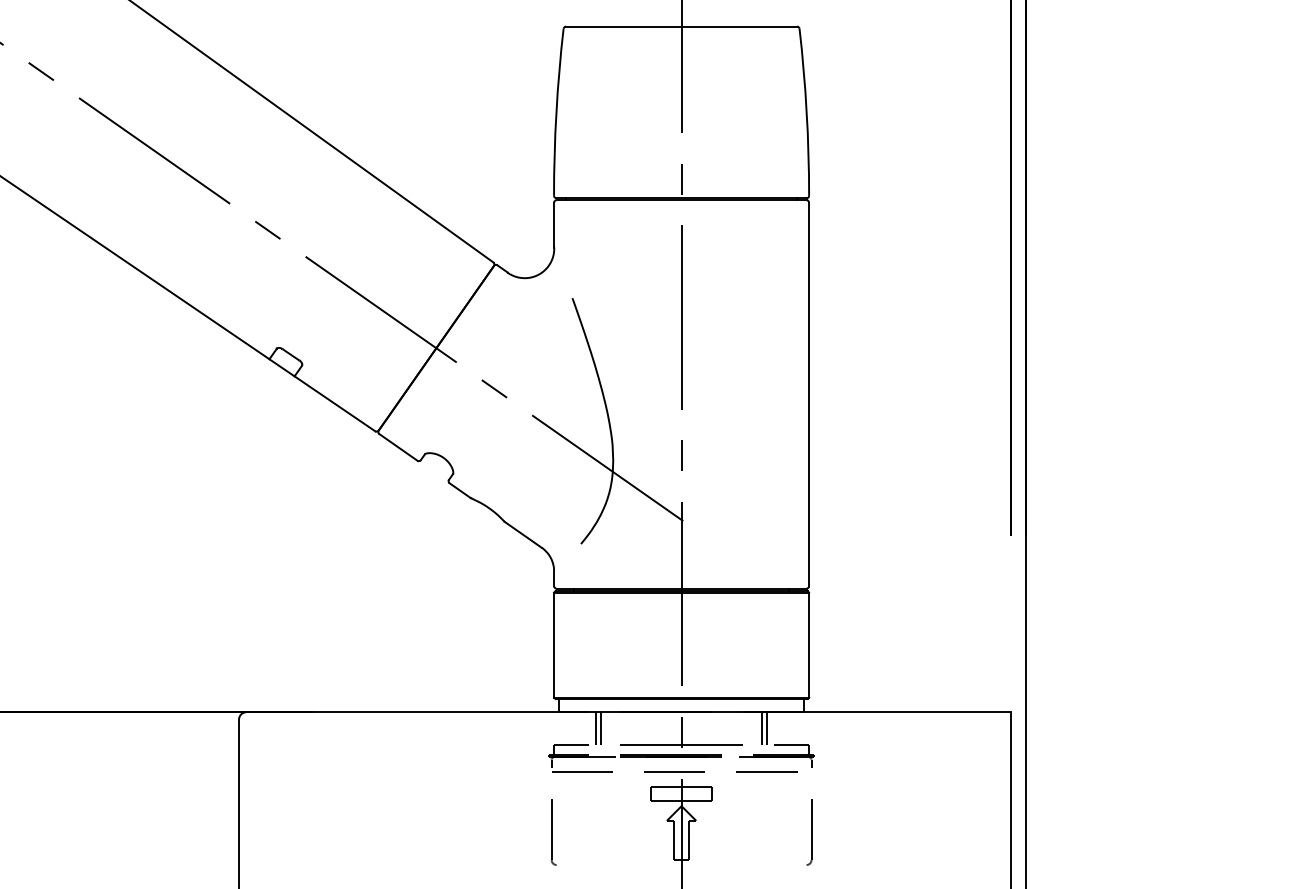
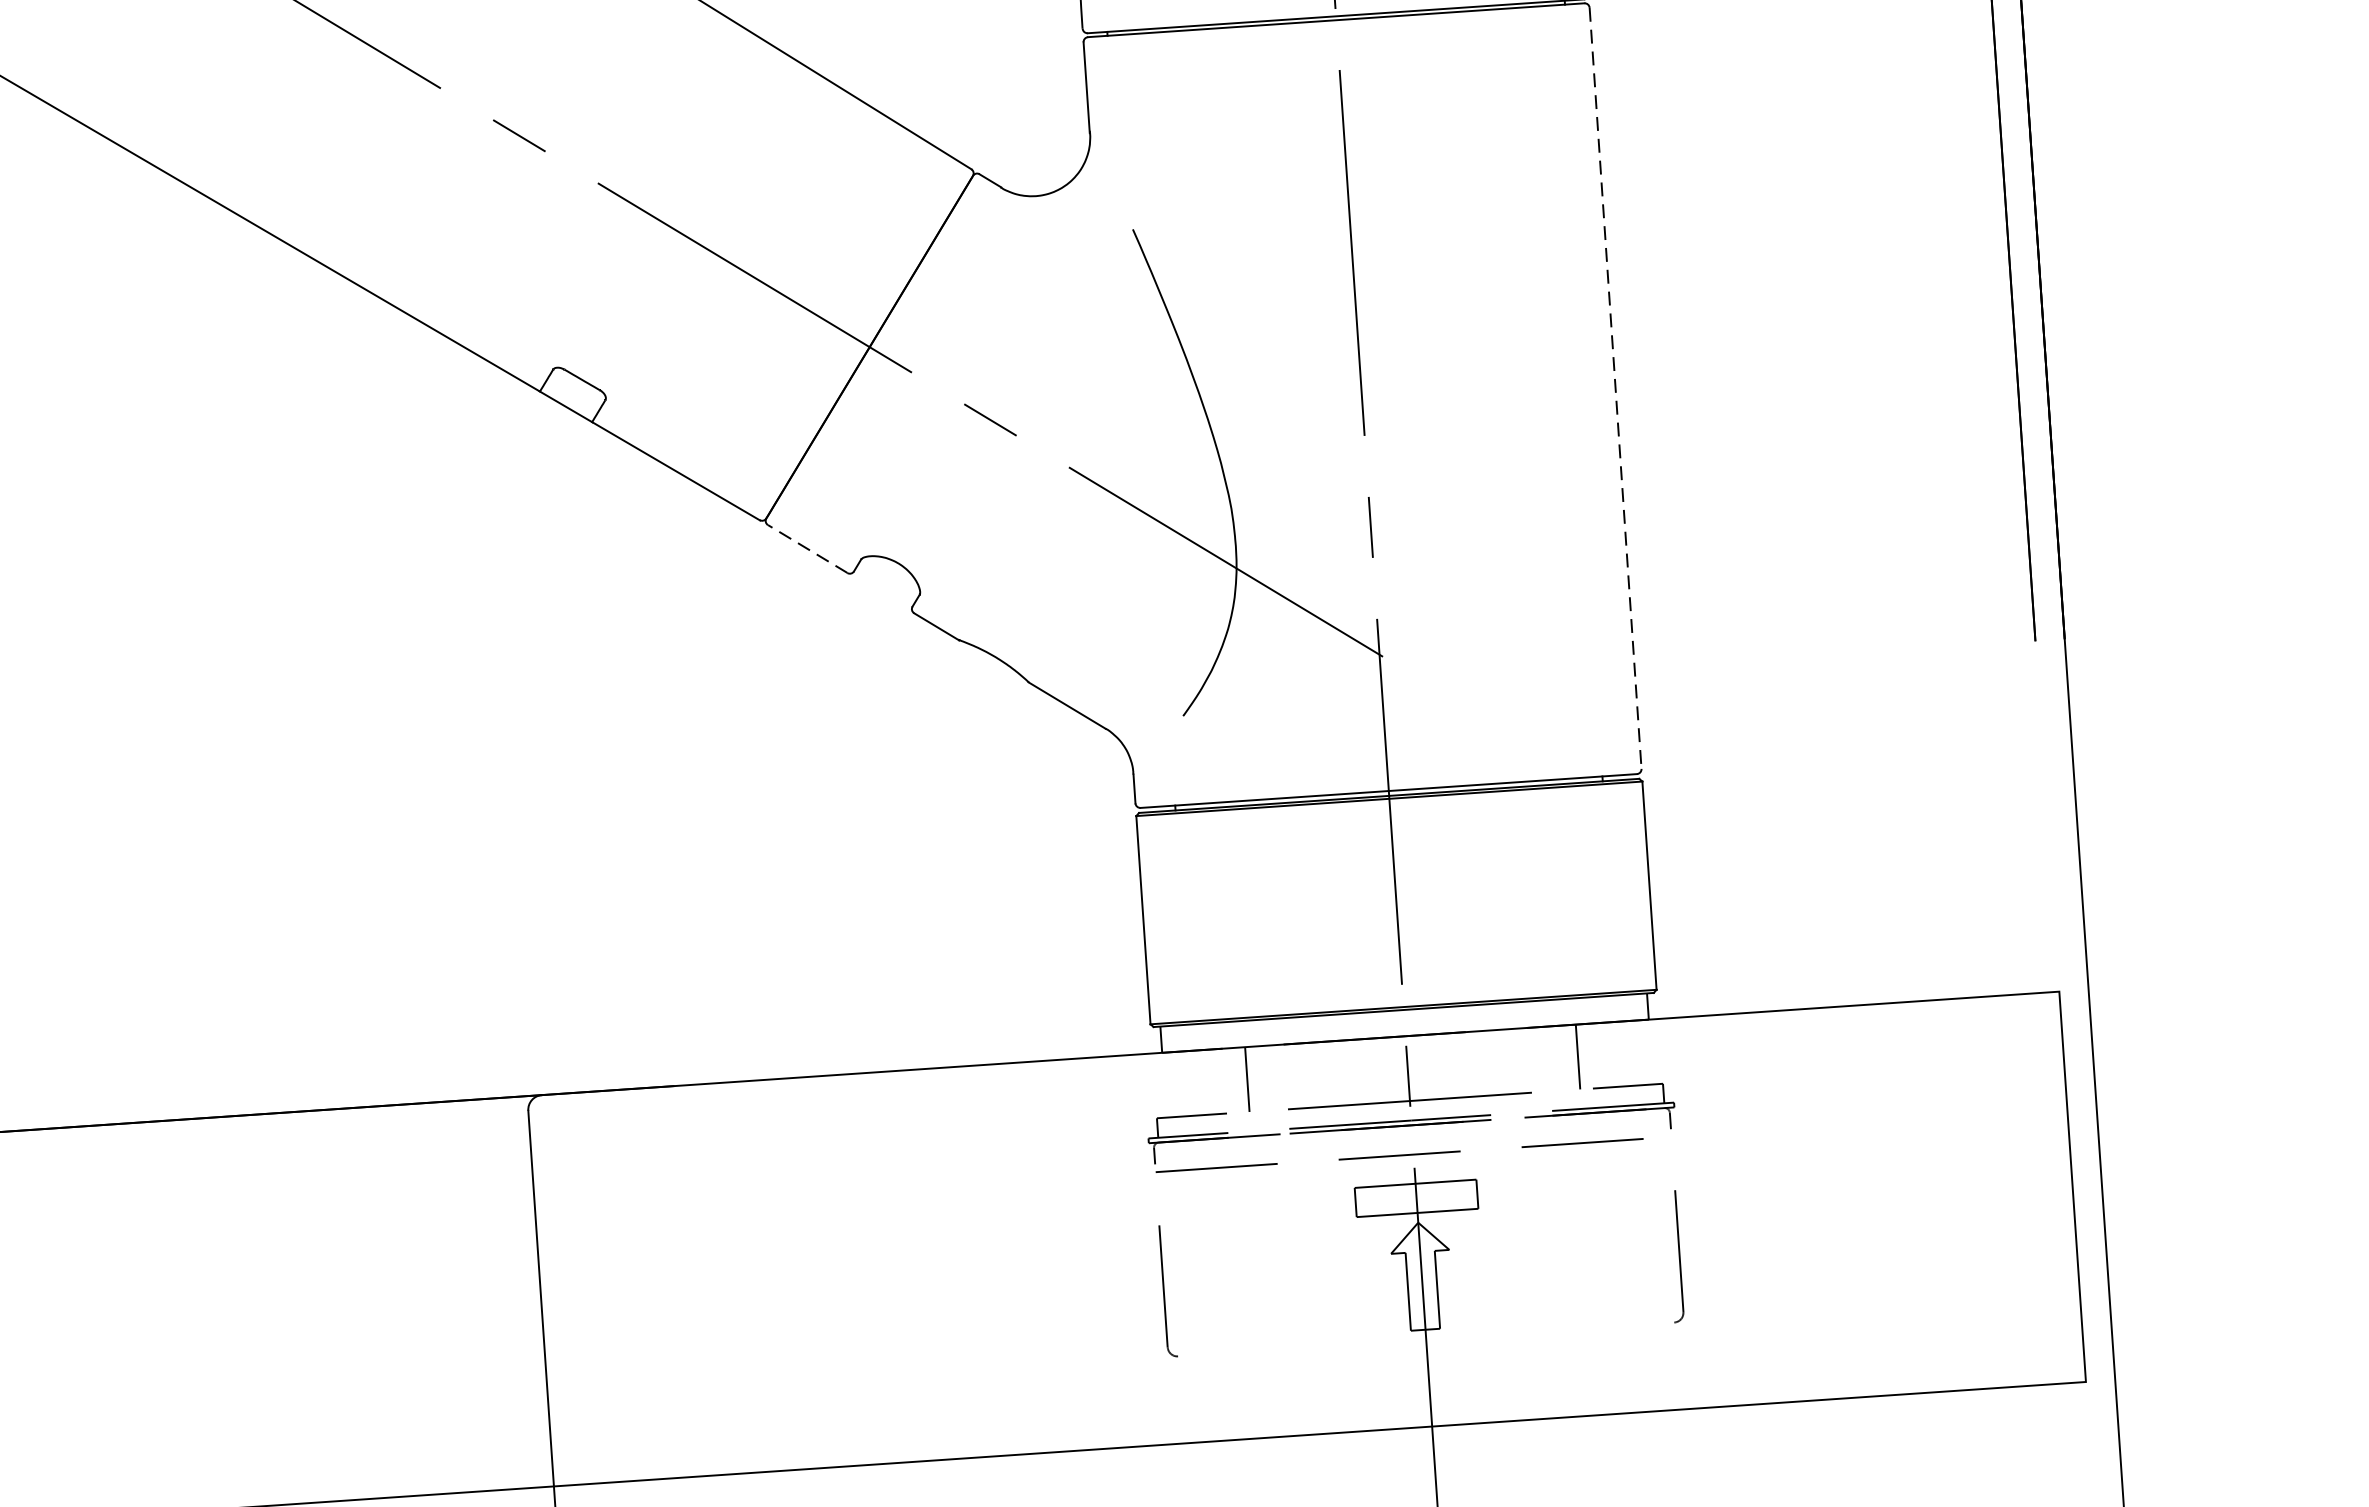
line: (809, 394) -> (1616, 388), solid -> dashed
line: (398, 447) -> (807, 549), solid -> dashed
line: (595, 728) -> (1236, 1080), removed
line: (762, 728) -> (1568, 1057), removed

